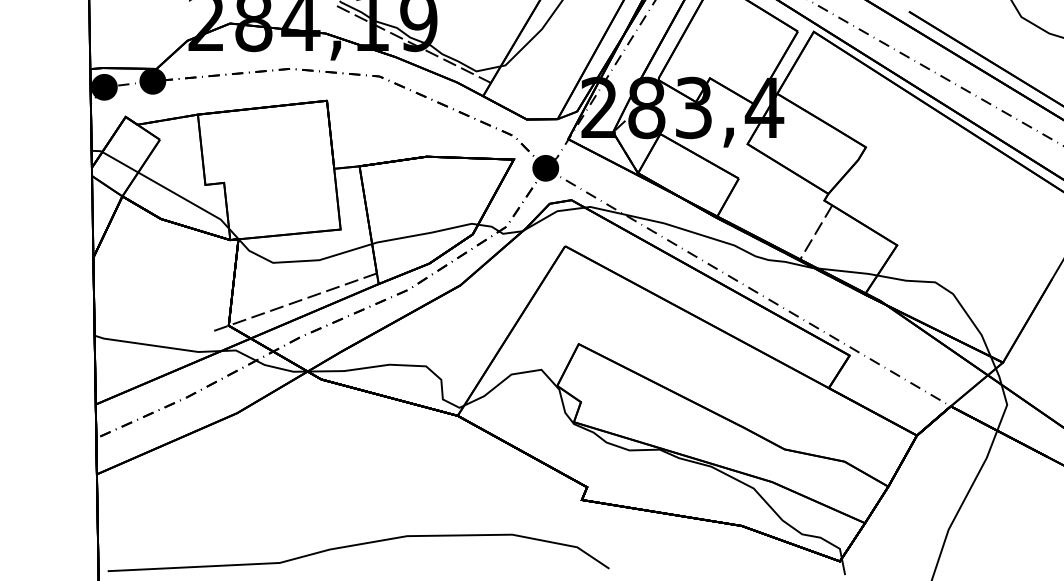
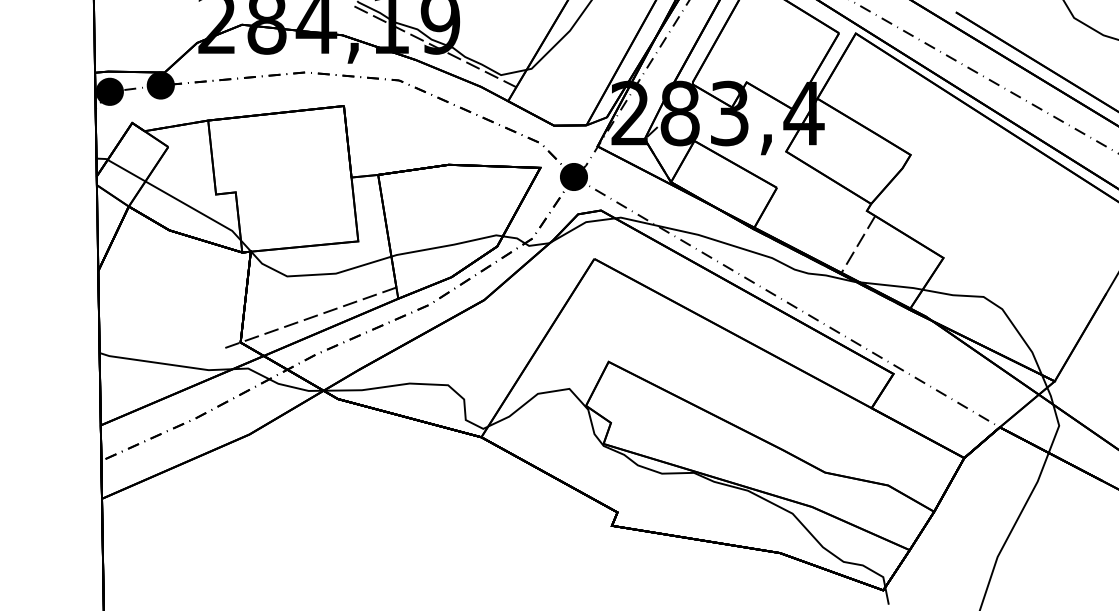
curve: (358, 545) -> (377, 573), removed

